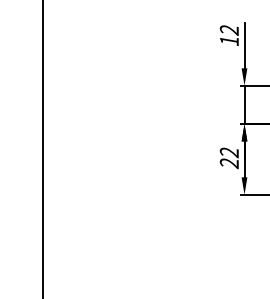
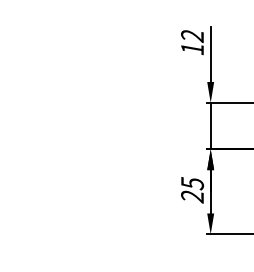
text: (228, 152) -> (191, 183), 22 -> 25

